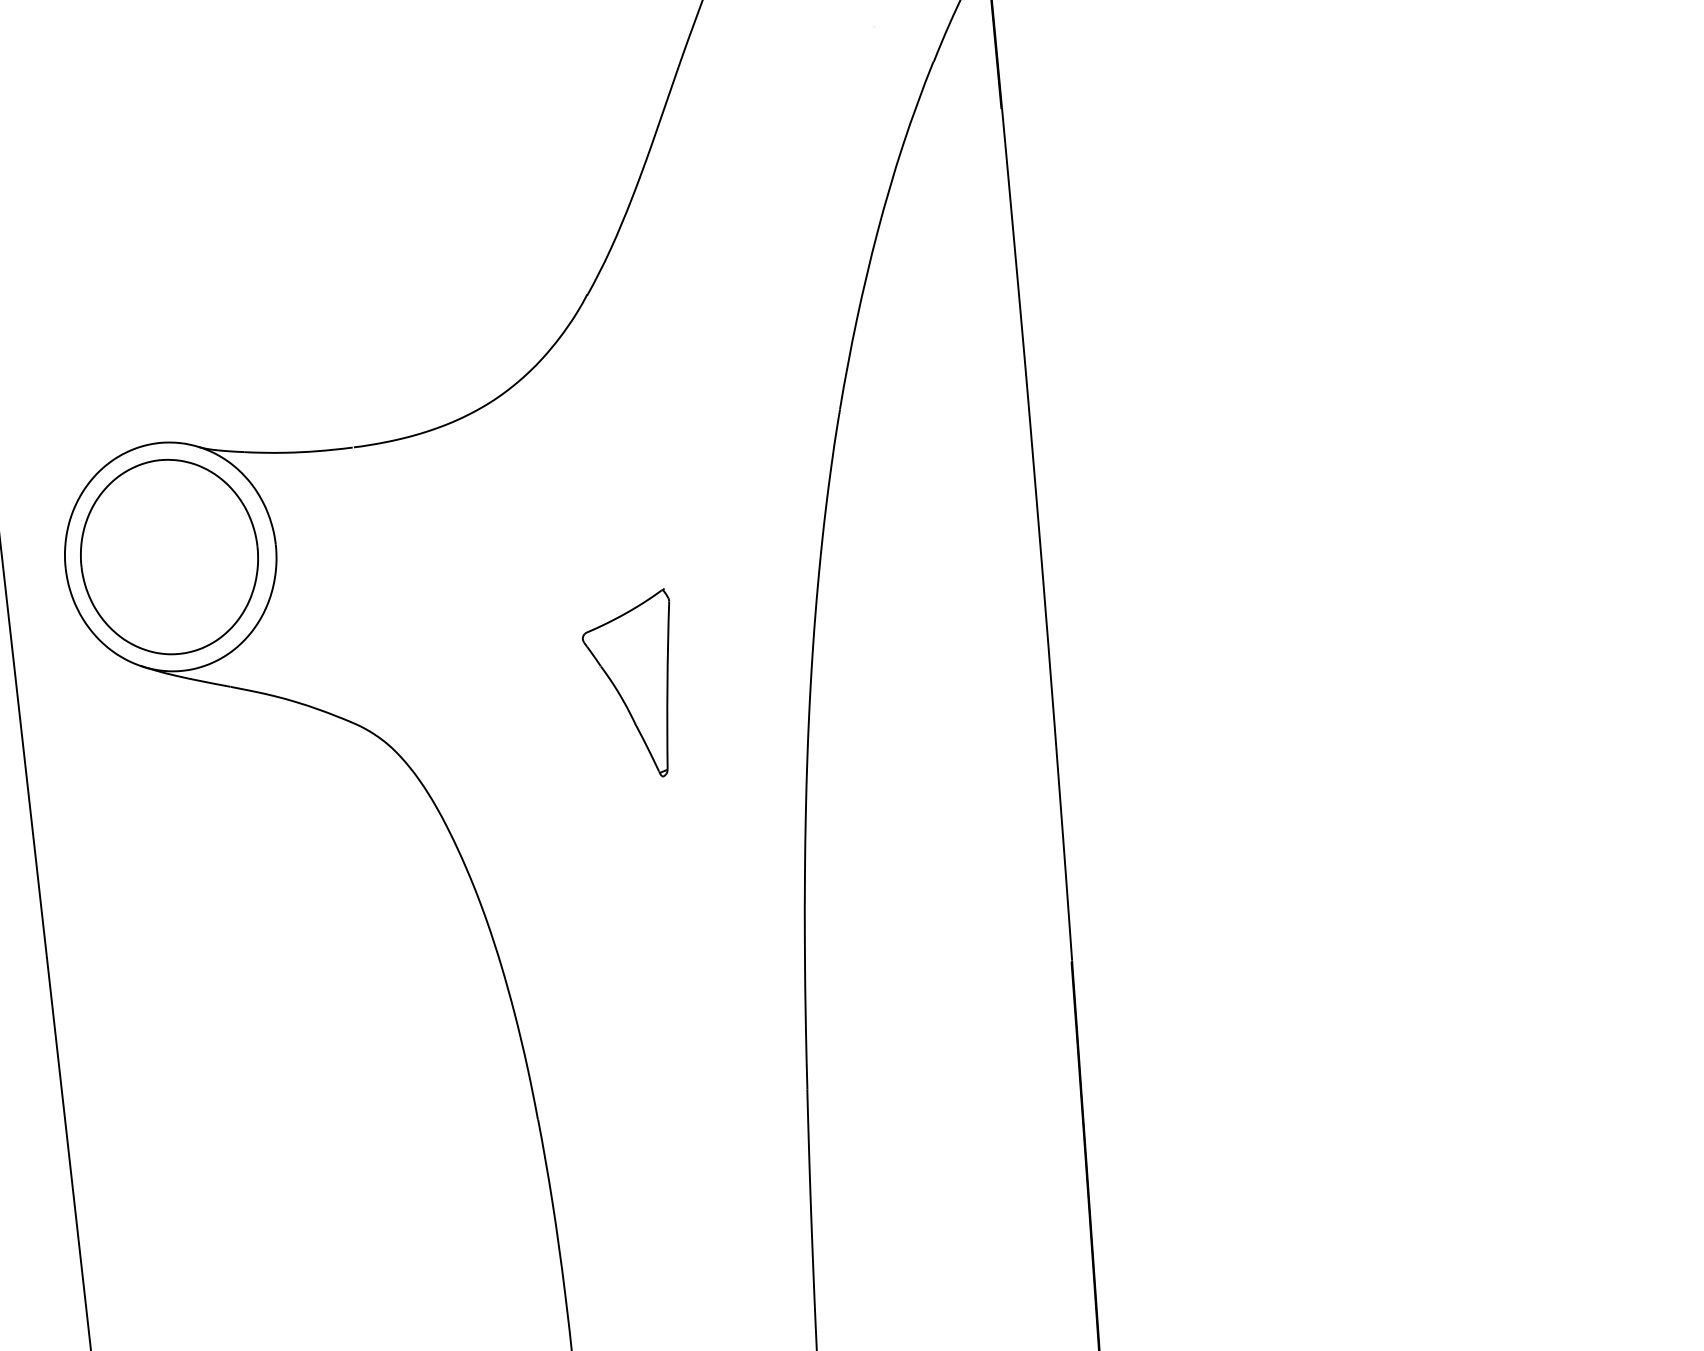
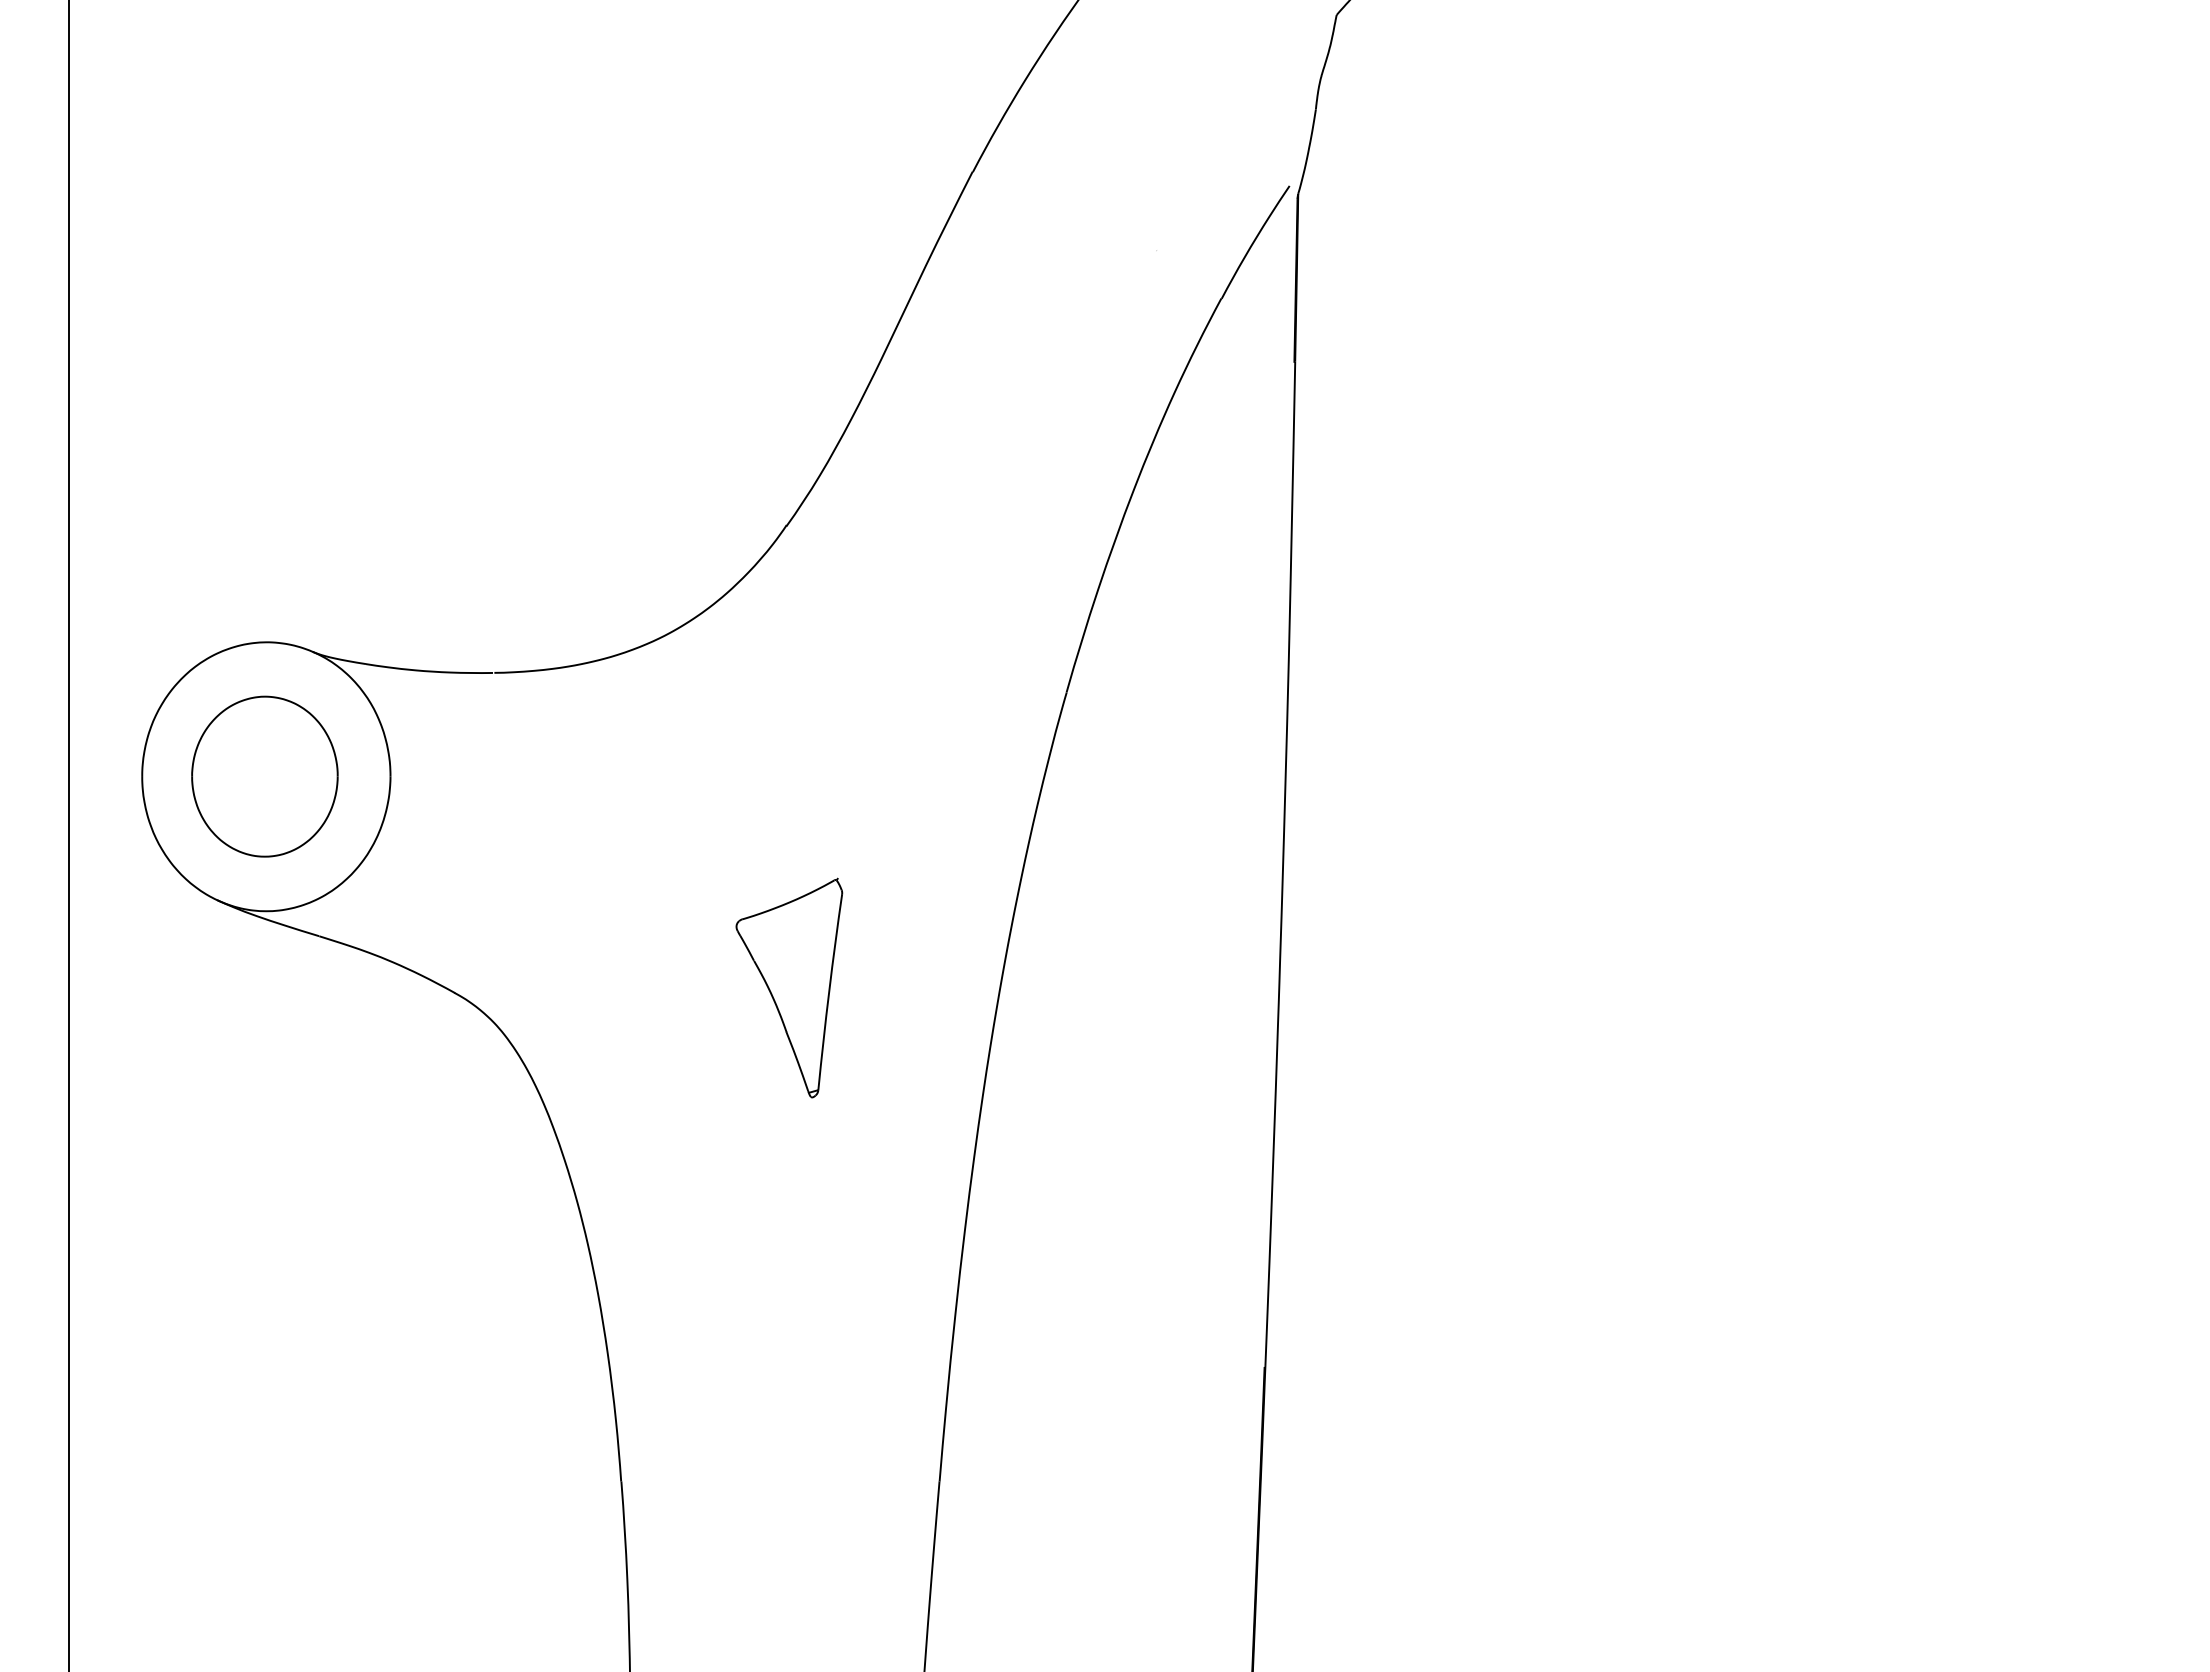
part: (169, 556) -> (264, 776), size x0.7

